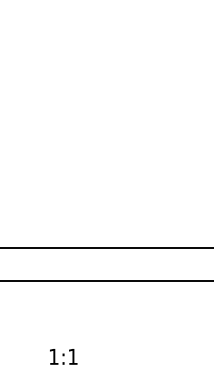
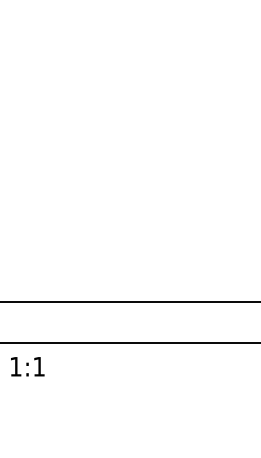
text: (63, 356) -> (27, 366), moved

